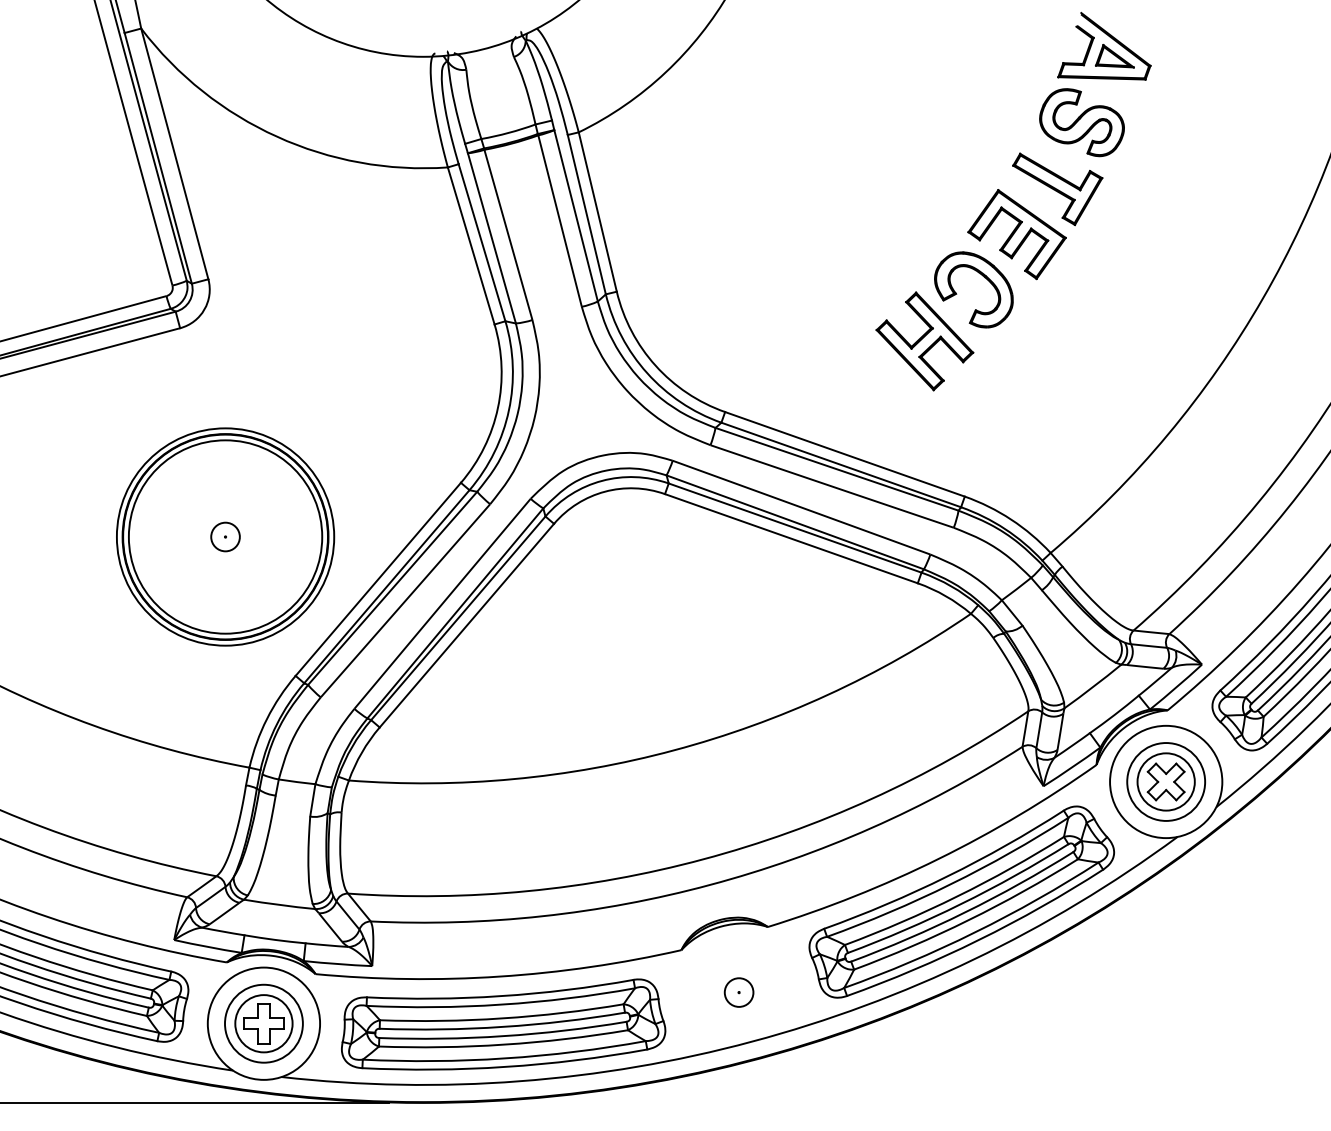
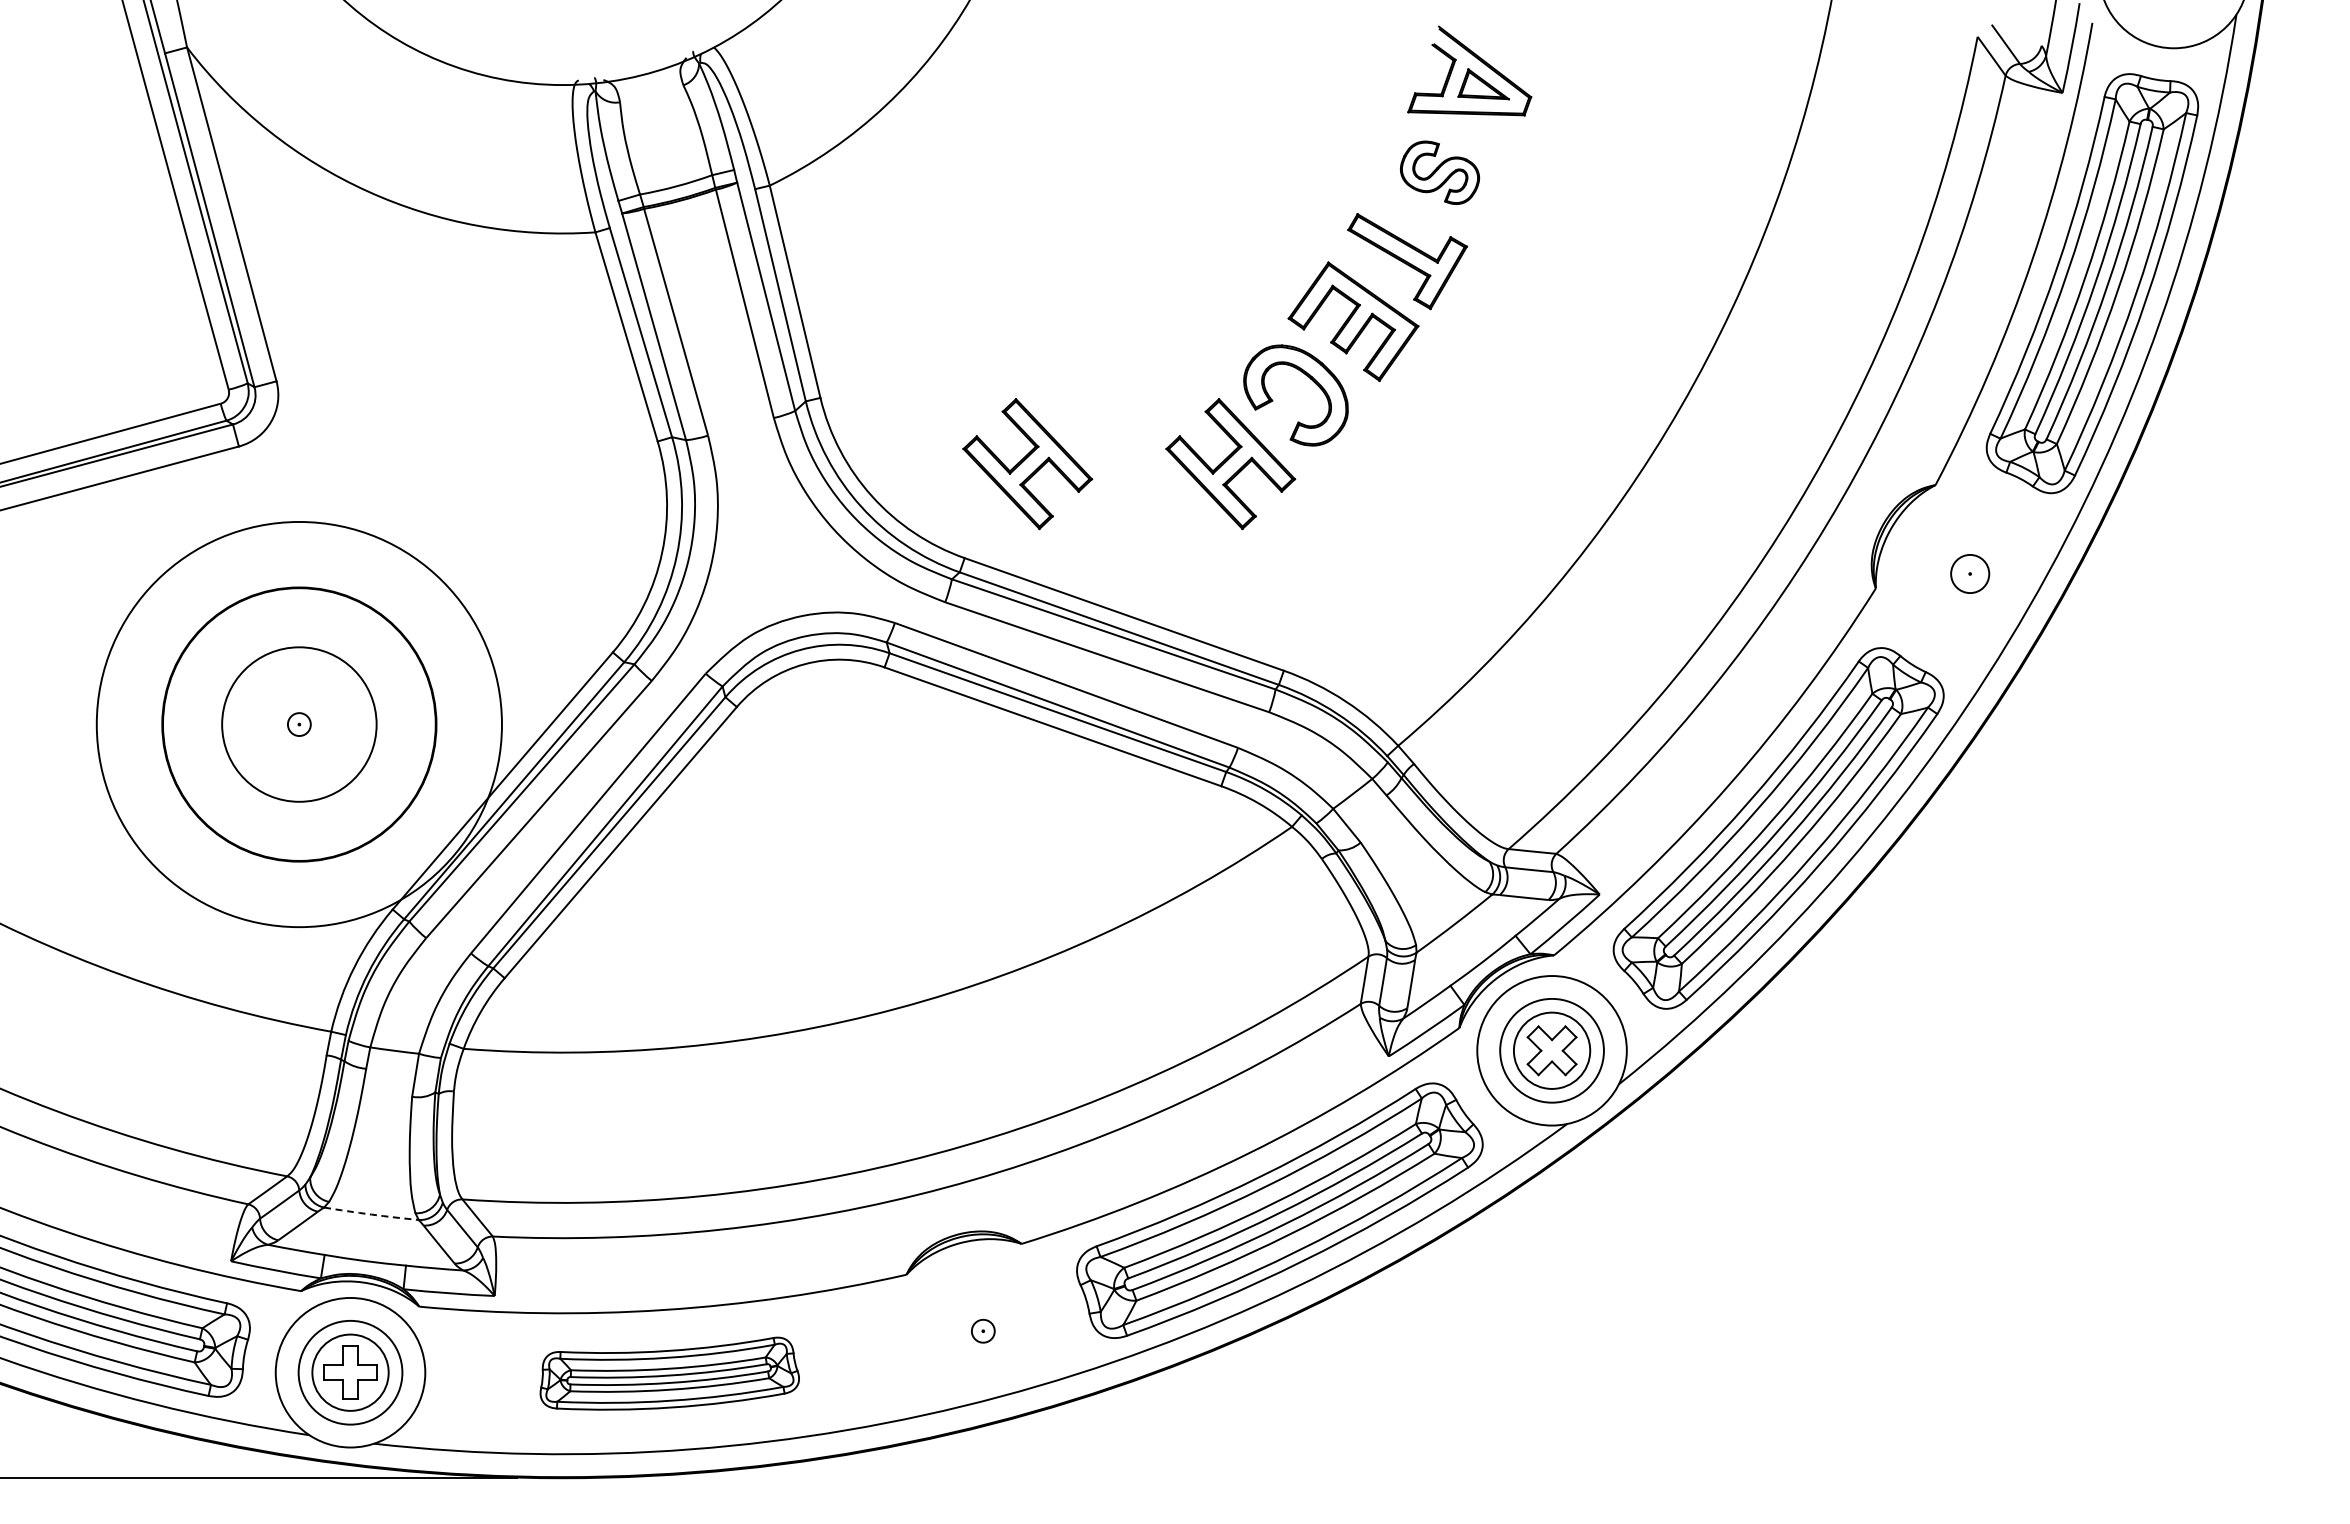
part: (1081, 122) -> (1439, 172), size x0.7
part: (772, 341) -> (1027, 464), added
circle: (225, 536) -> (299, 724), size x0.6
circle: (225, 536) -> (299, 724), size x0.6
circle: (225, 536) -> (299, 724), size x1.4
arc: (279, 904) -> (371, 1214), solid -> dashed
circle: (739, 992) -> (983, 1331), size x0.6
part: (503, 1024) -> (669, 1373), size x0.6

